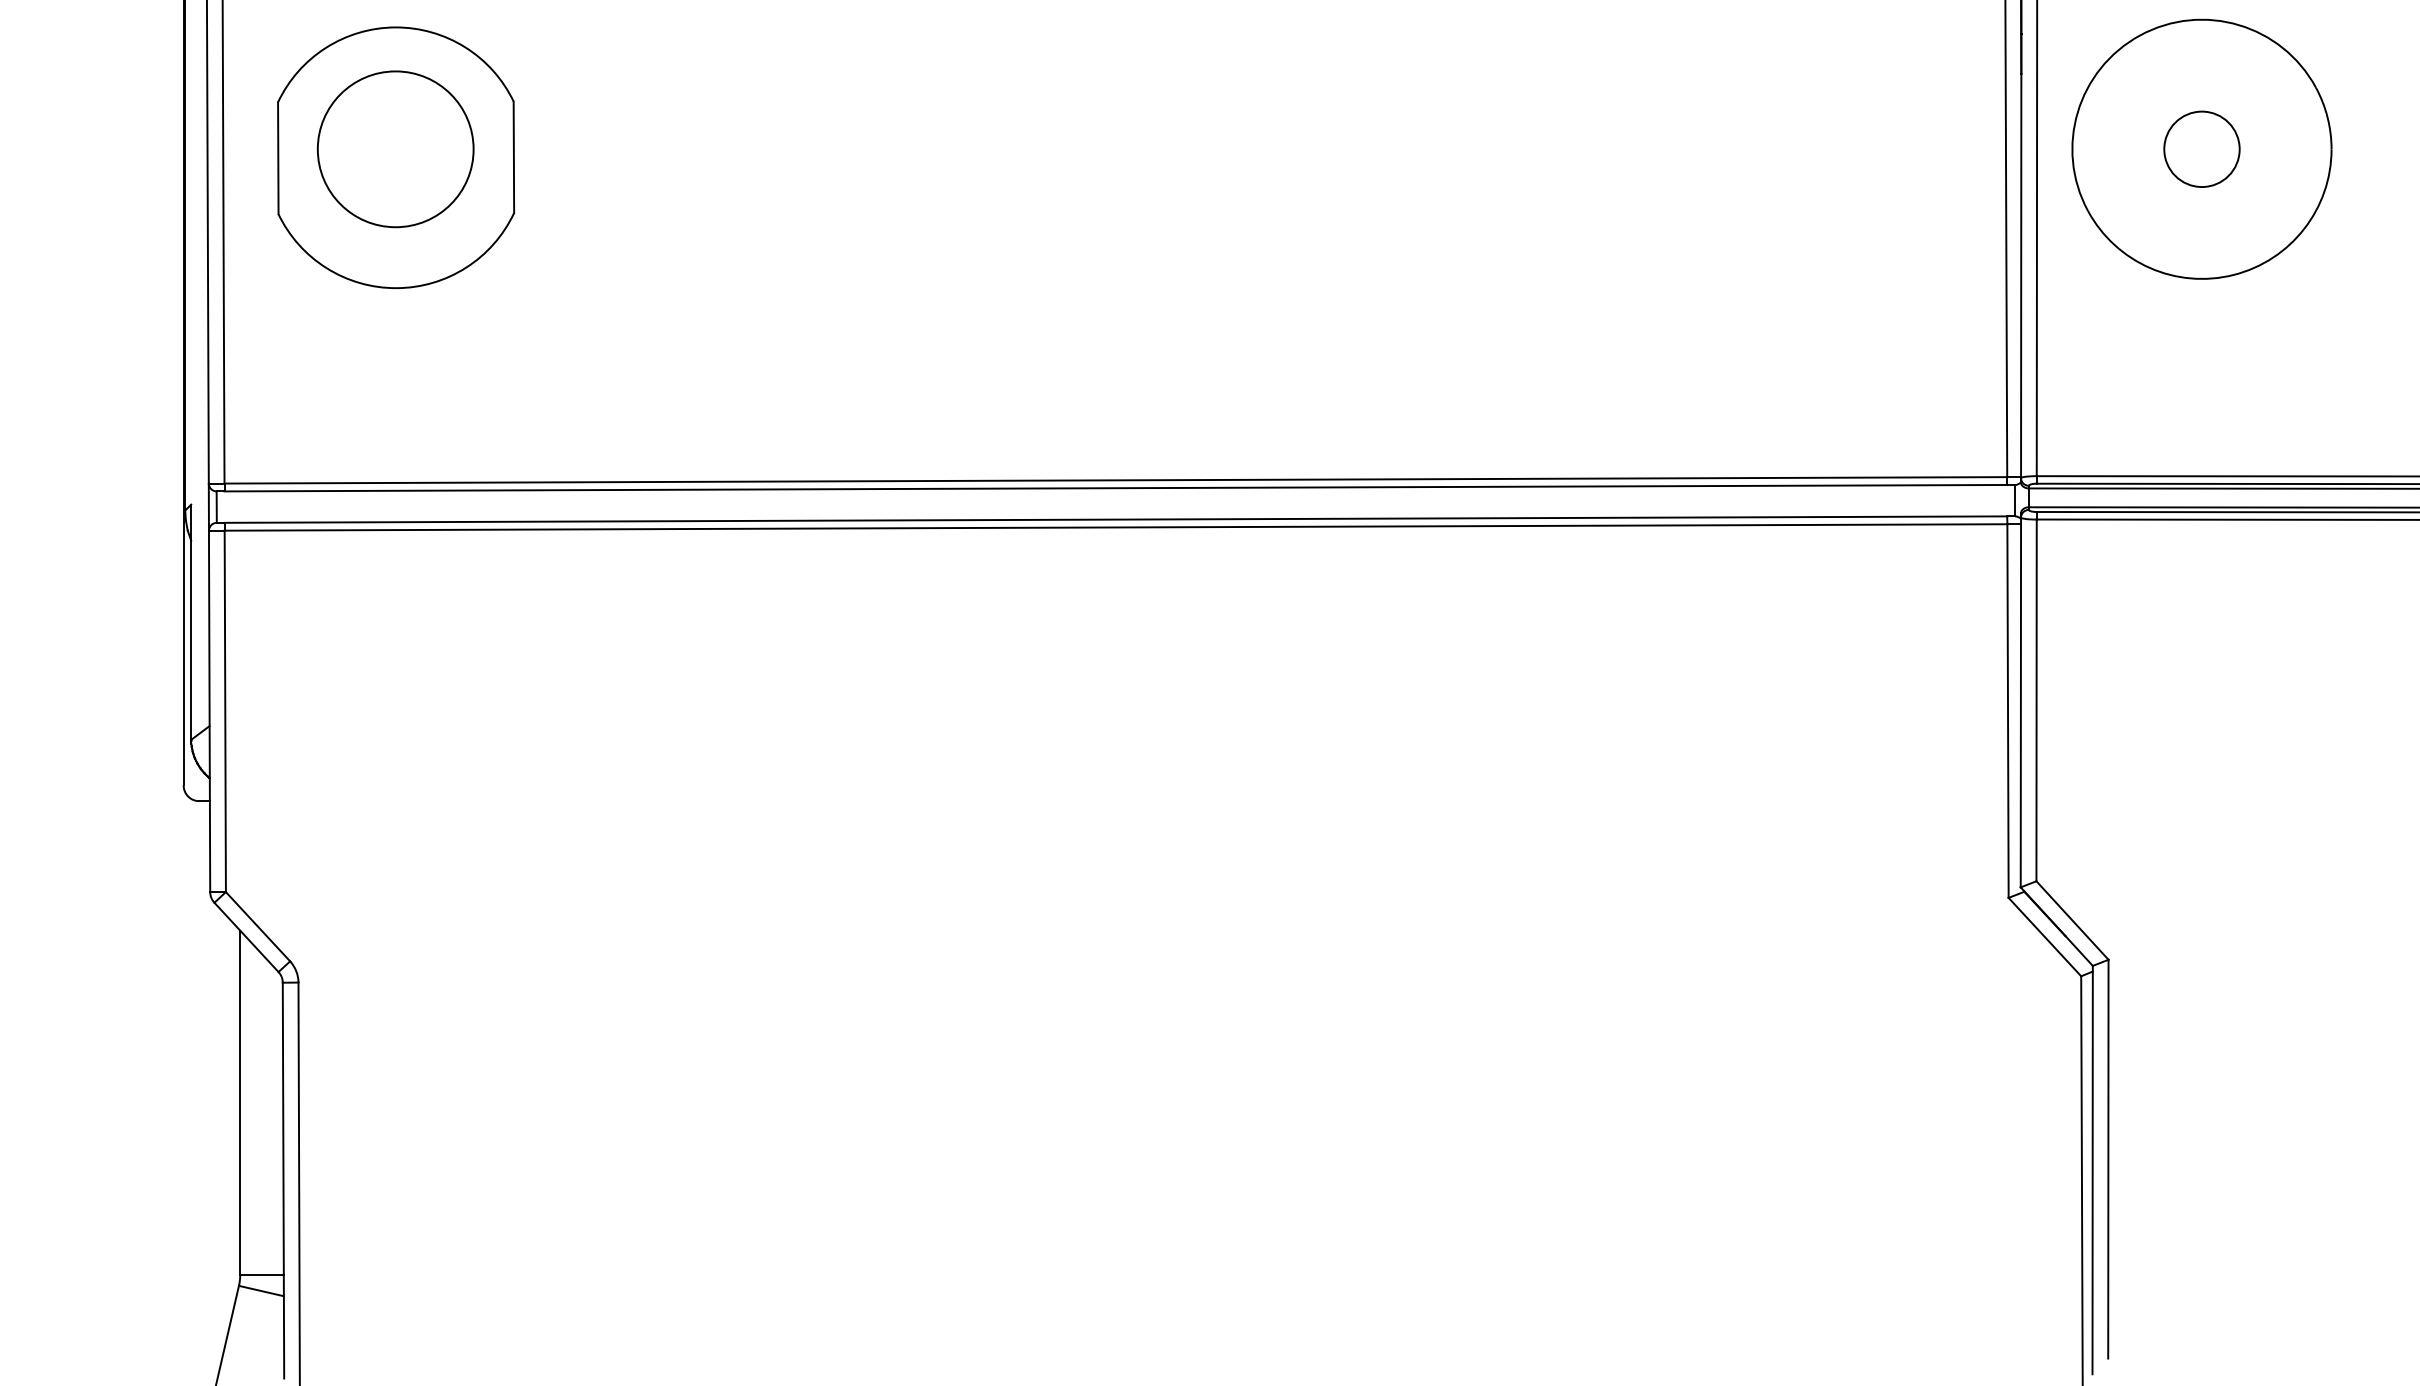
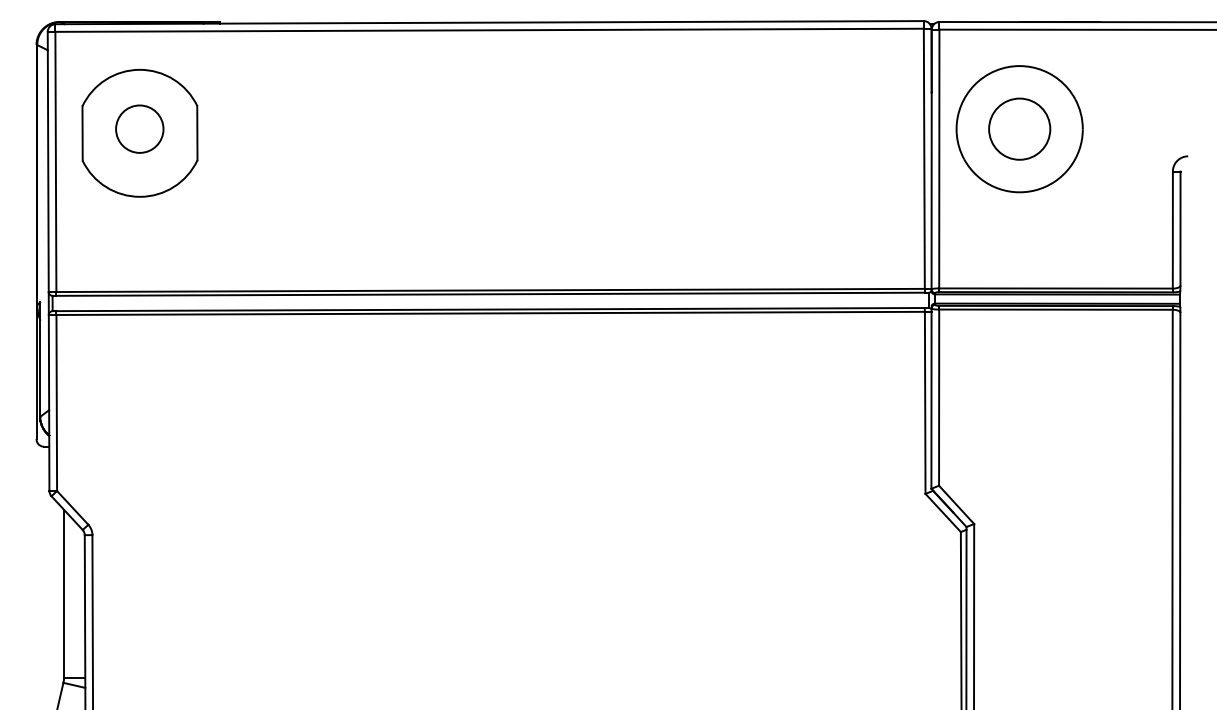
circle: (395, 147) -> (139, 128), size x0.62
circle: (2201, 147) -> (1019, 128), size x1.67

